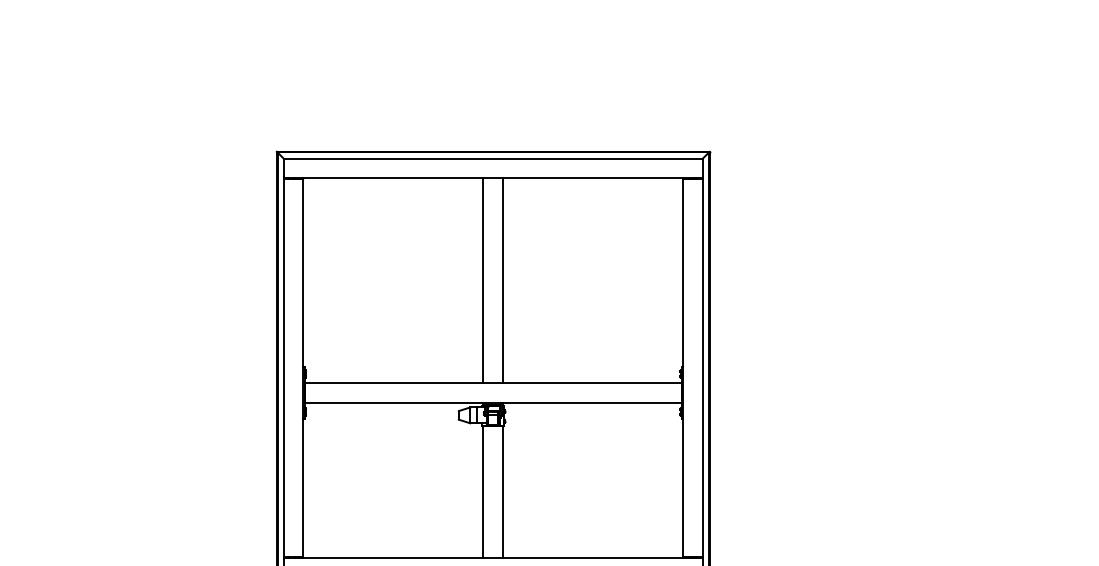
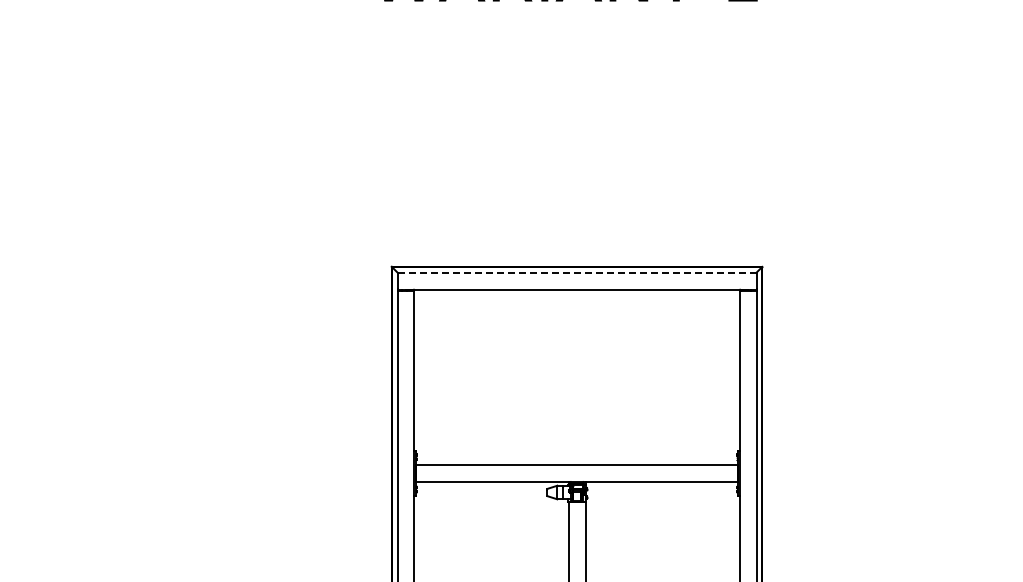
line: (493, 158) -> (577, 272), solid -> dashed
line: (483, 279) -> (568, 376), removed
line: (503, 279) -> (585, 376), removed

